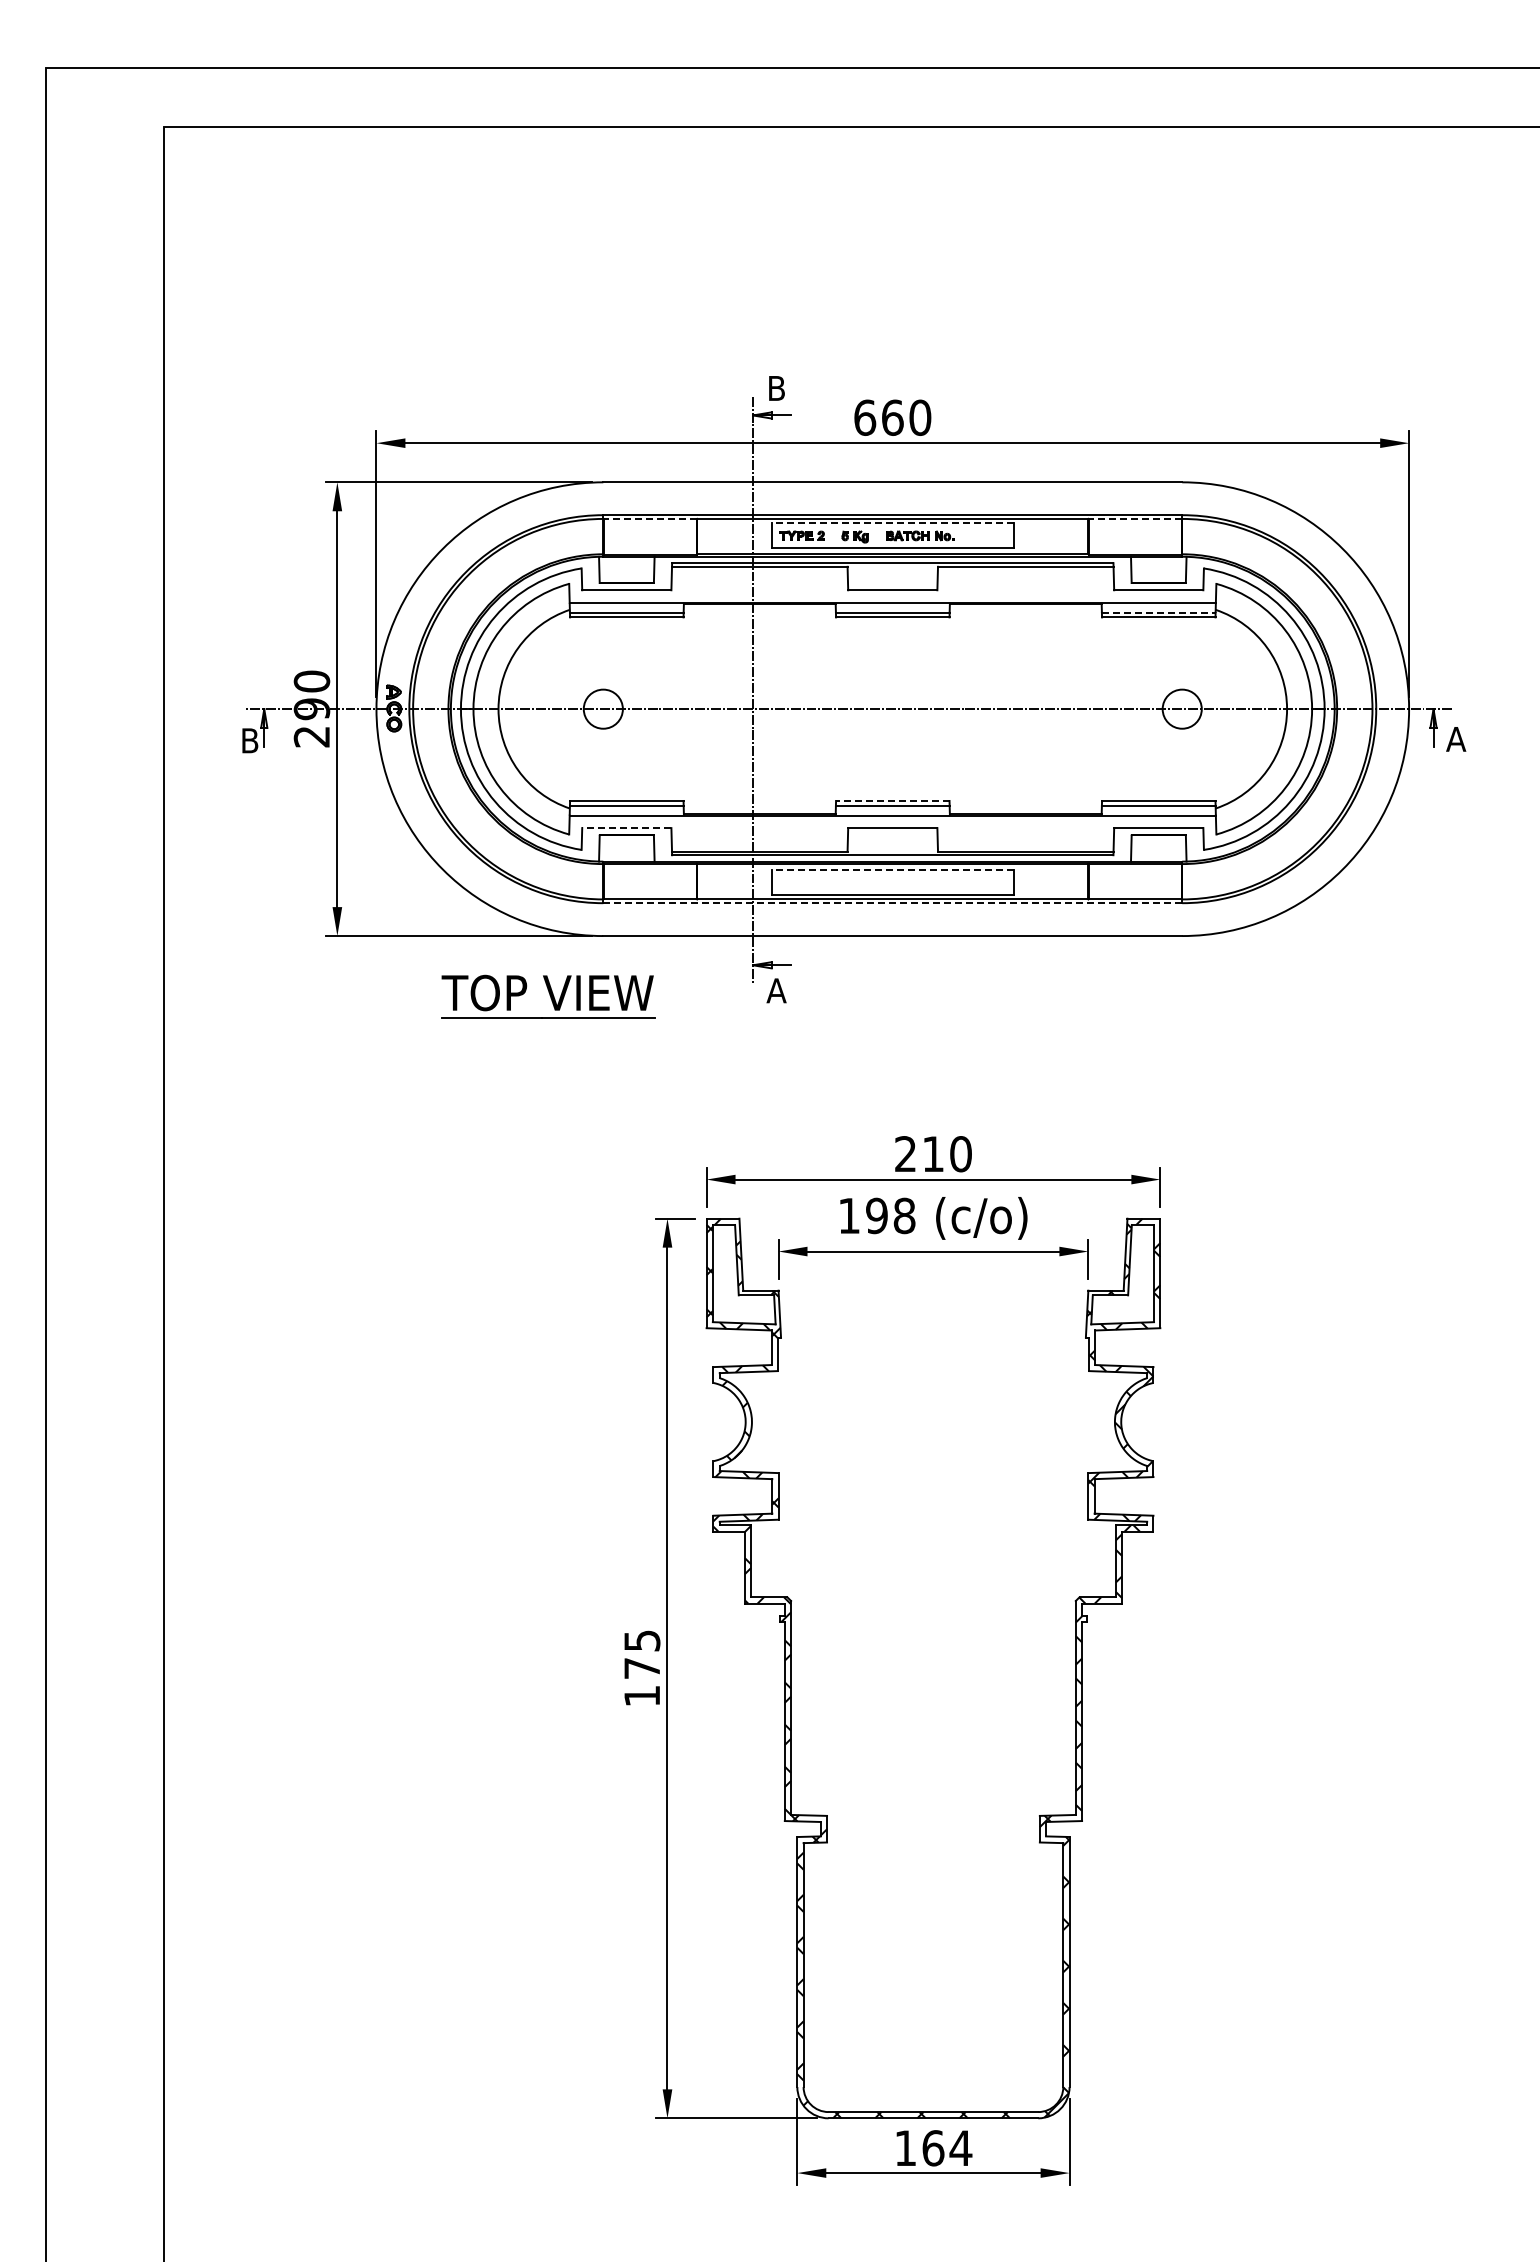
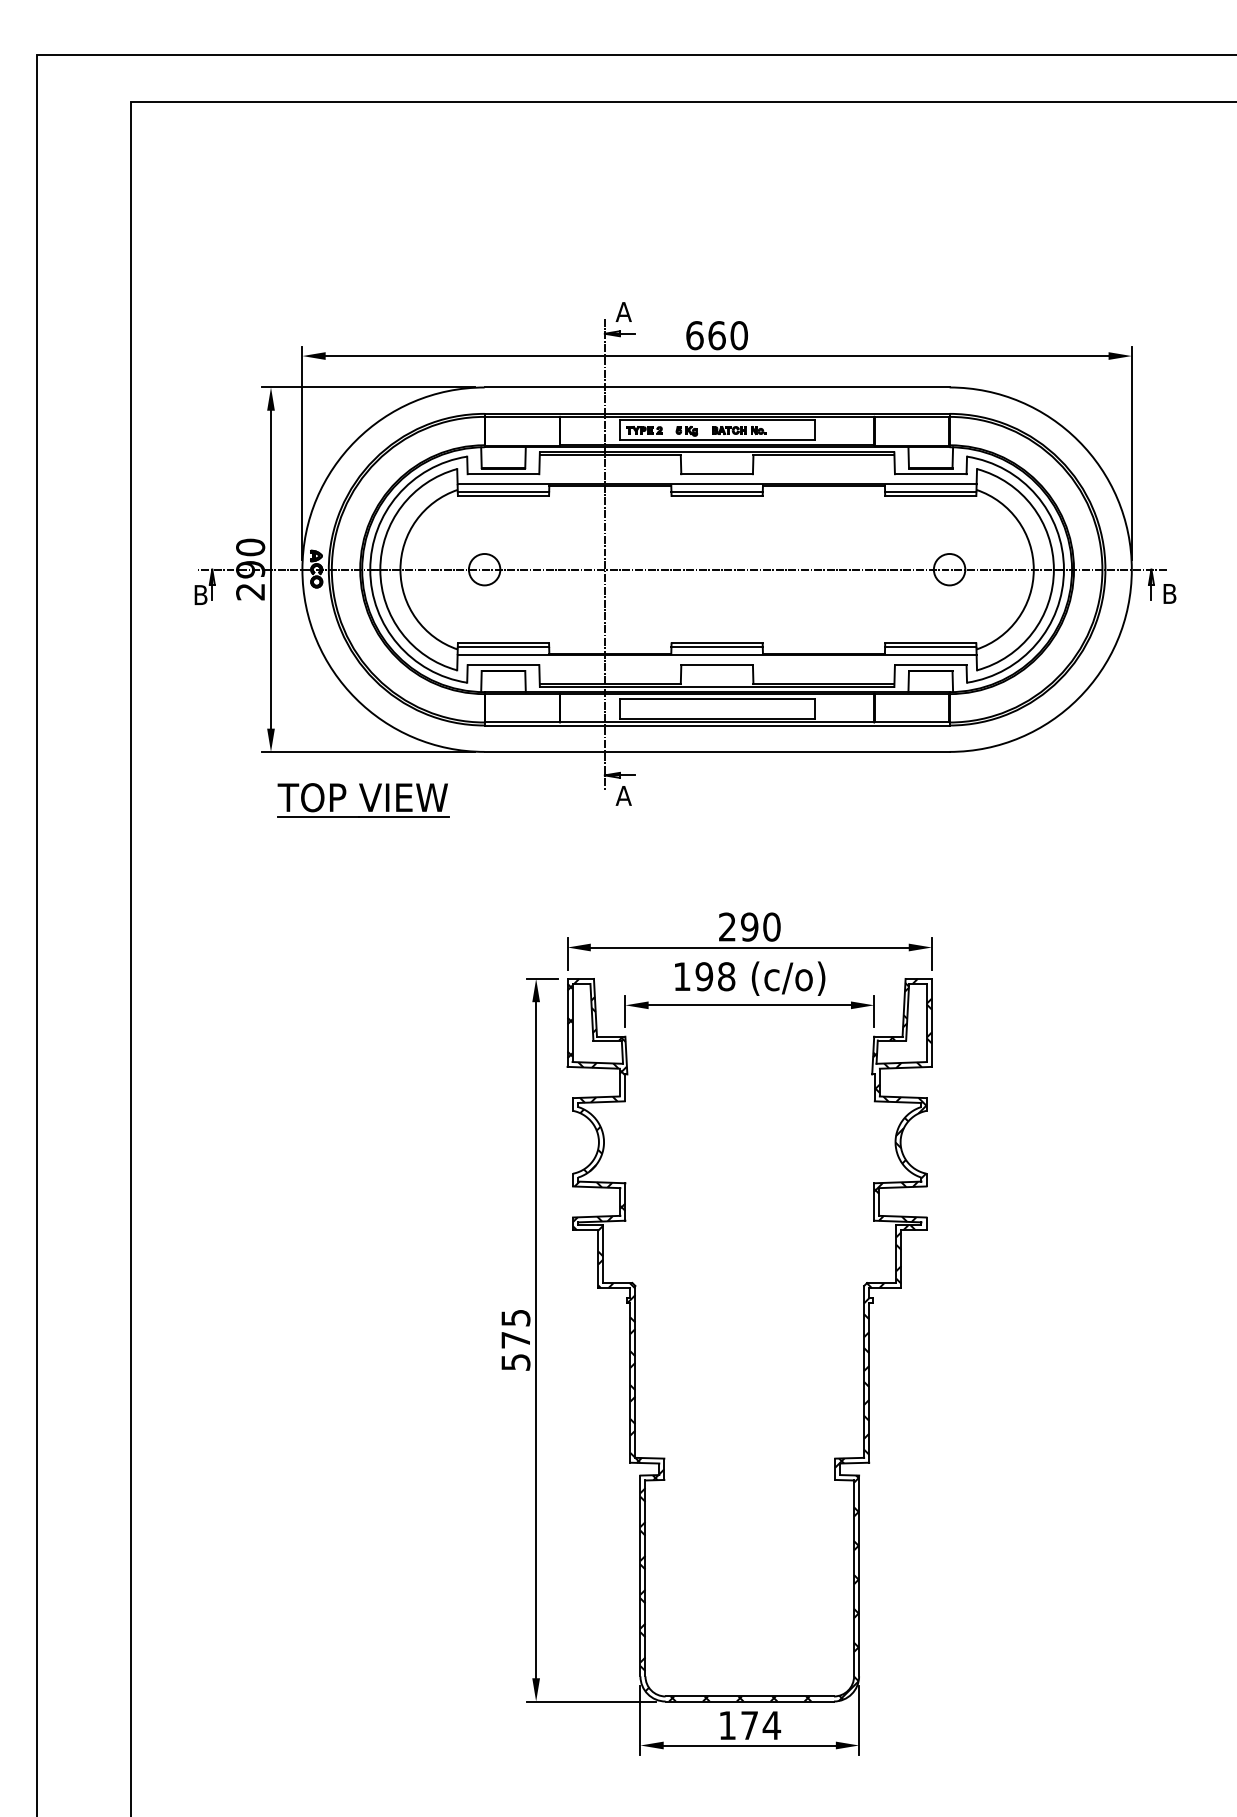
text: (776, 388) -> (623, 312), B -> A
line: (650, 519) -> (522, 417), dashed -> solid
line: (1135, 519) -> (912, 417), dashed -> solid
line: (892, 523) -> (716, 420), dashed -> solid
line: (1158, 612) -> (930, 492), dashed -> solid
text: (1456, 739) -> (1169, 594), A -> B
line: (892, 800) -> (716, 643), dashed -> solid
line: (626, 828) -> (503, 665), dashed -> solid
line: (892, 870) -> (716, 699), dashed -> solid
line: (893, 903) -> (717, 725), dashed -> solid
part: (548, 996) -> (363, 800), moved
text: (933, 1154) -> (749, 927), 210 -> 290
text: (642, 1696) -> (516, 1362), 175 -> 575
text: (933, 2148) -> (749, 1725), 164 -> 174

